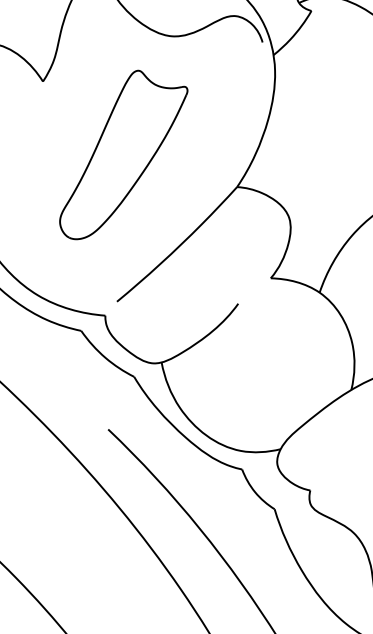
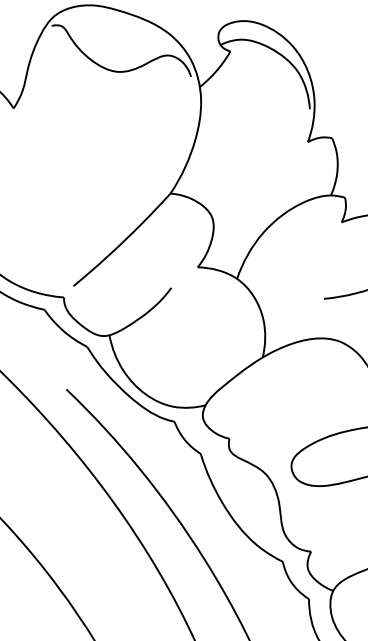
part: (123, 154) -> (78, 167), removed

